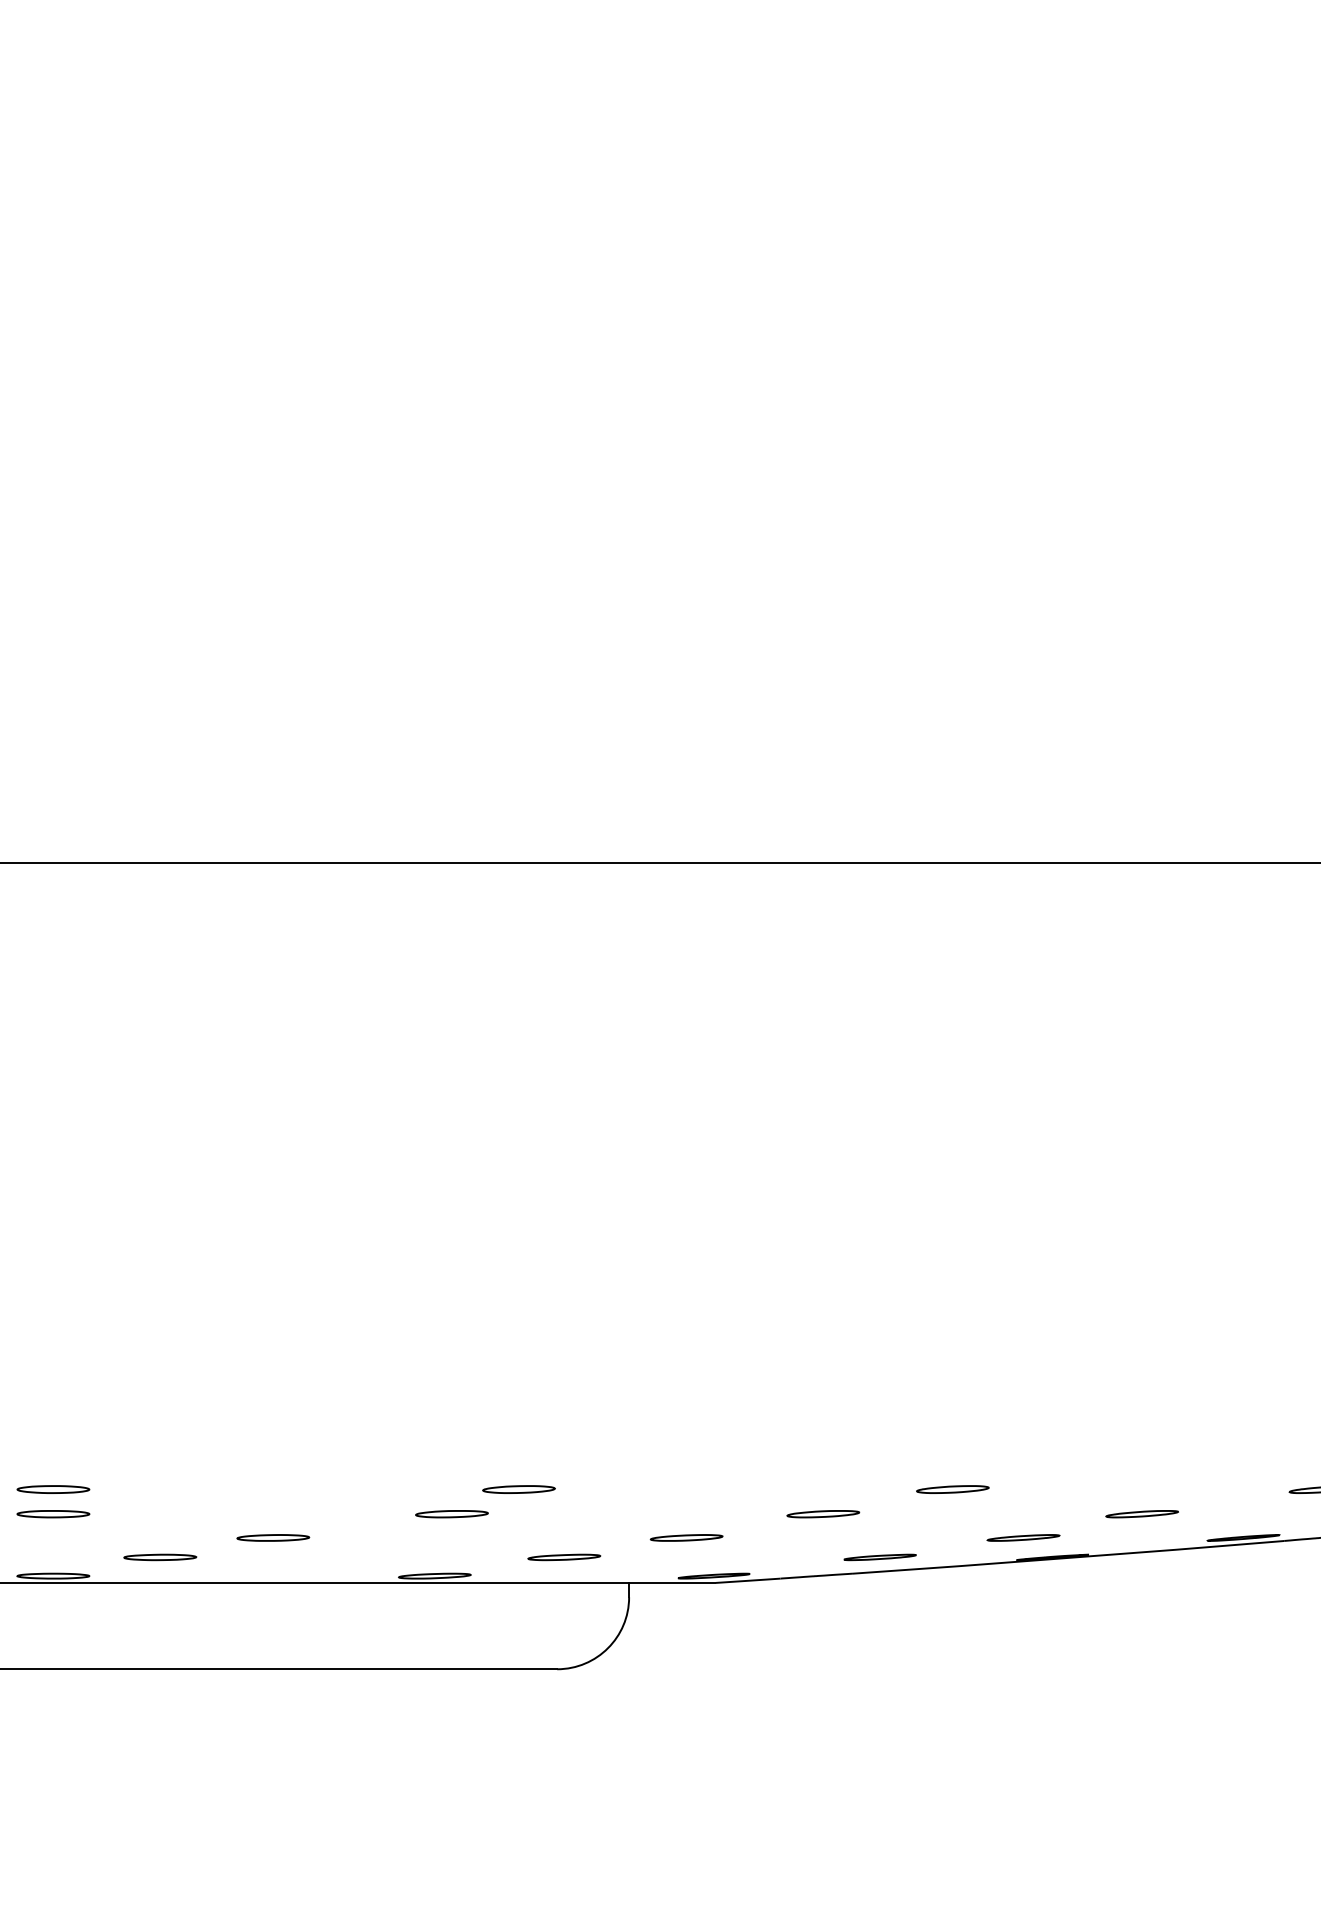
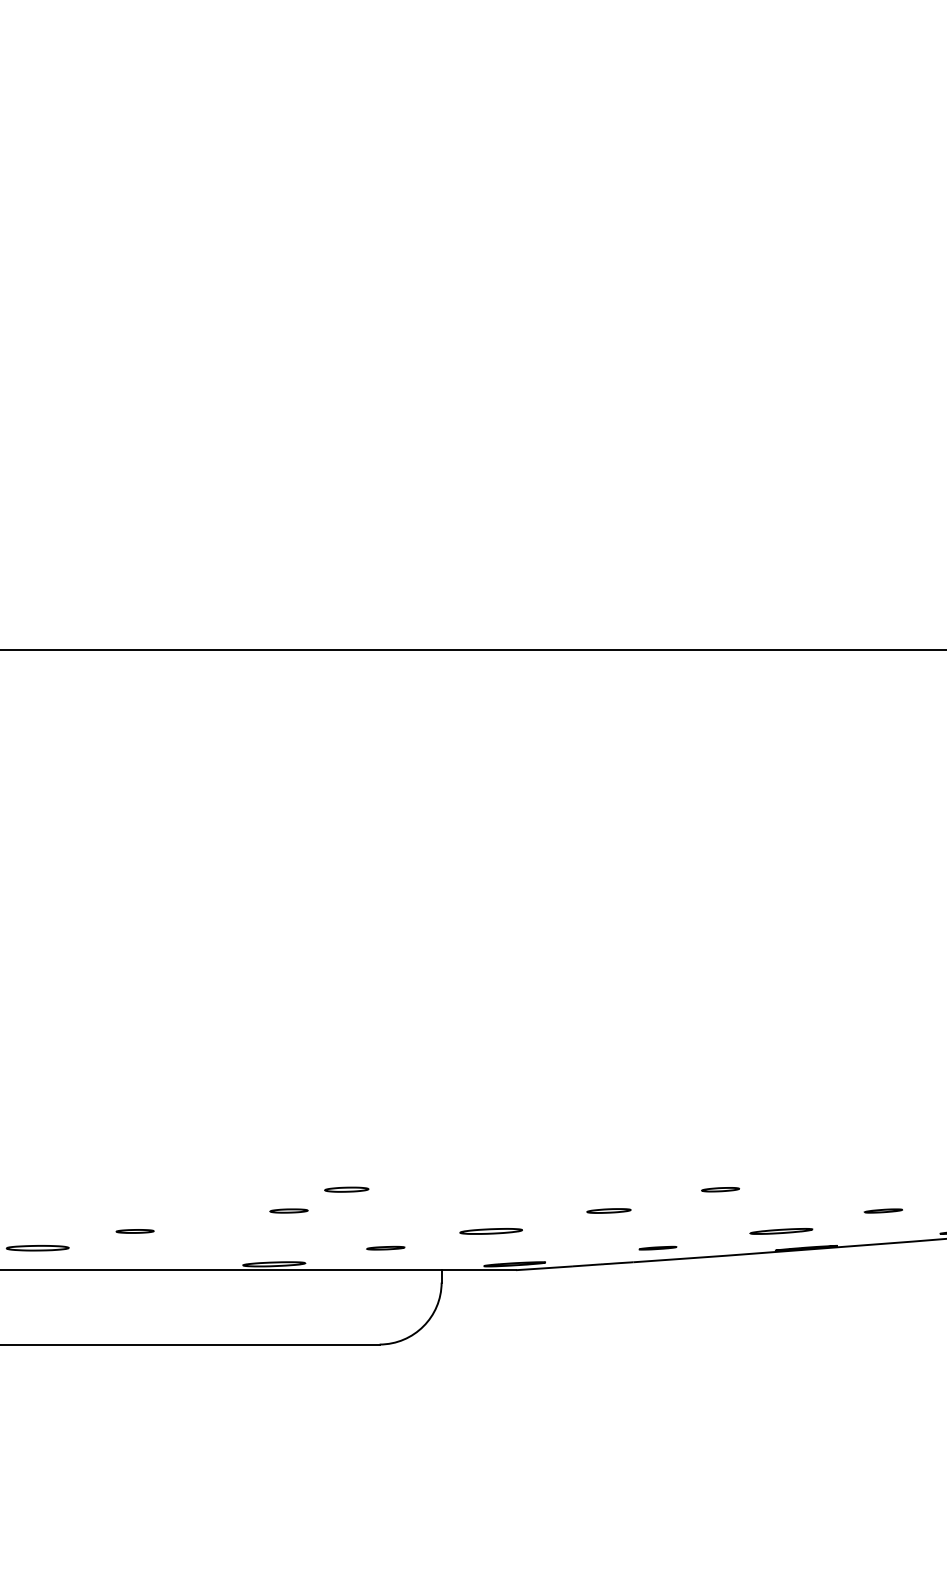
part: (518, 1489) -> (346, 1189), size x0.7
part: (952, 1489) -> (720, 1189), size x0.6
part: (451, 1514) -> (288, 1211), size x0.6
part: (823, 1514) -> (609, 1211), size x0.7
part: (1141, 1514) -> (883, 1211), size x0.6
part: (273, 1537) -> (135, 1231), size x0.6
part: (564, 1557) -> (385, 1248), size x0.6
part: (879, 1557) -> (657, 1248), size x0.6

